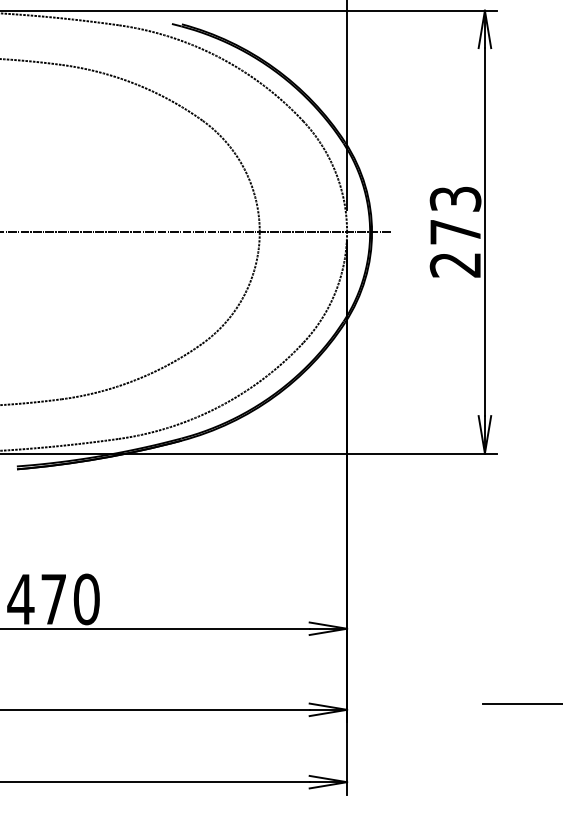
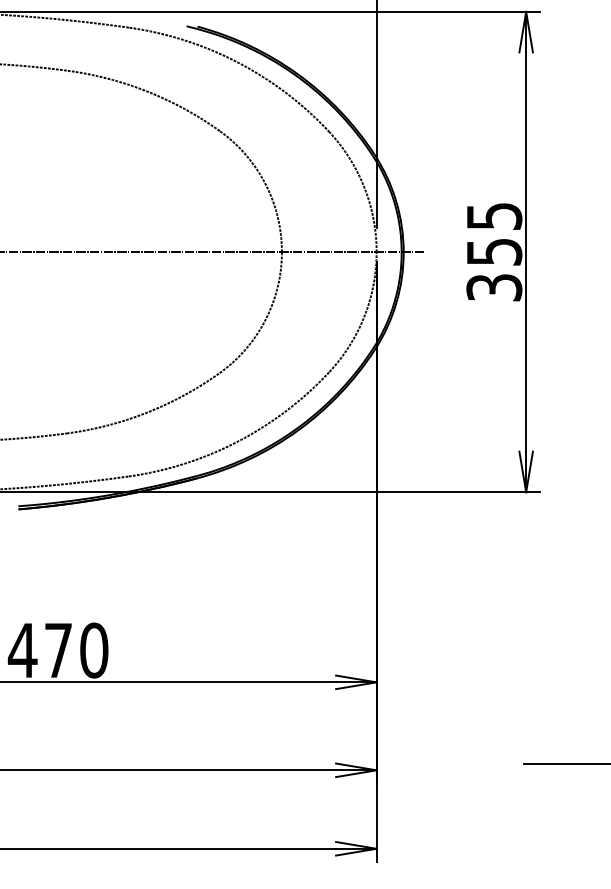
text: (455, 232) -> (494, 252), 273 -> 355

